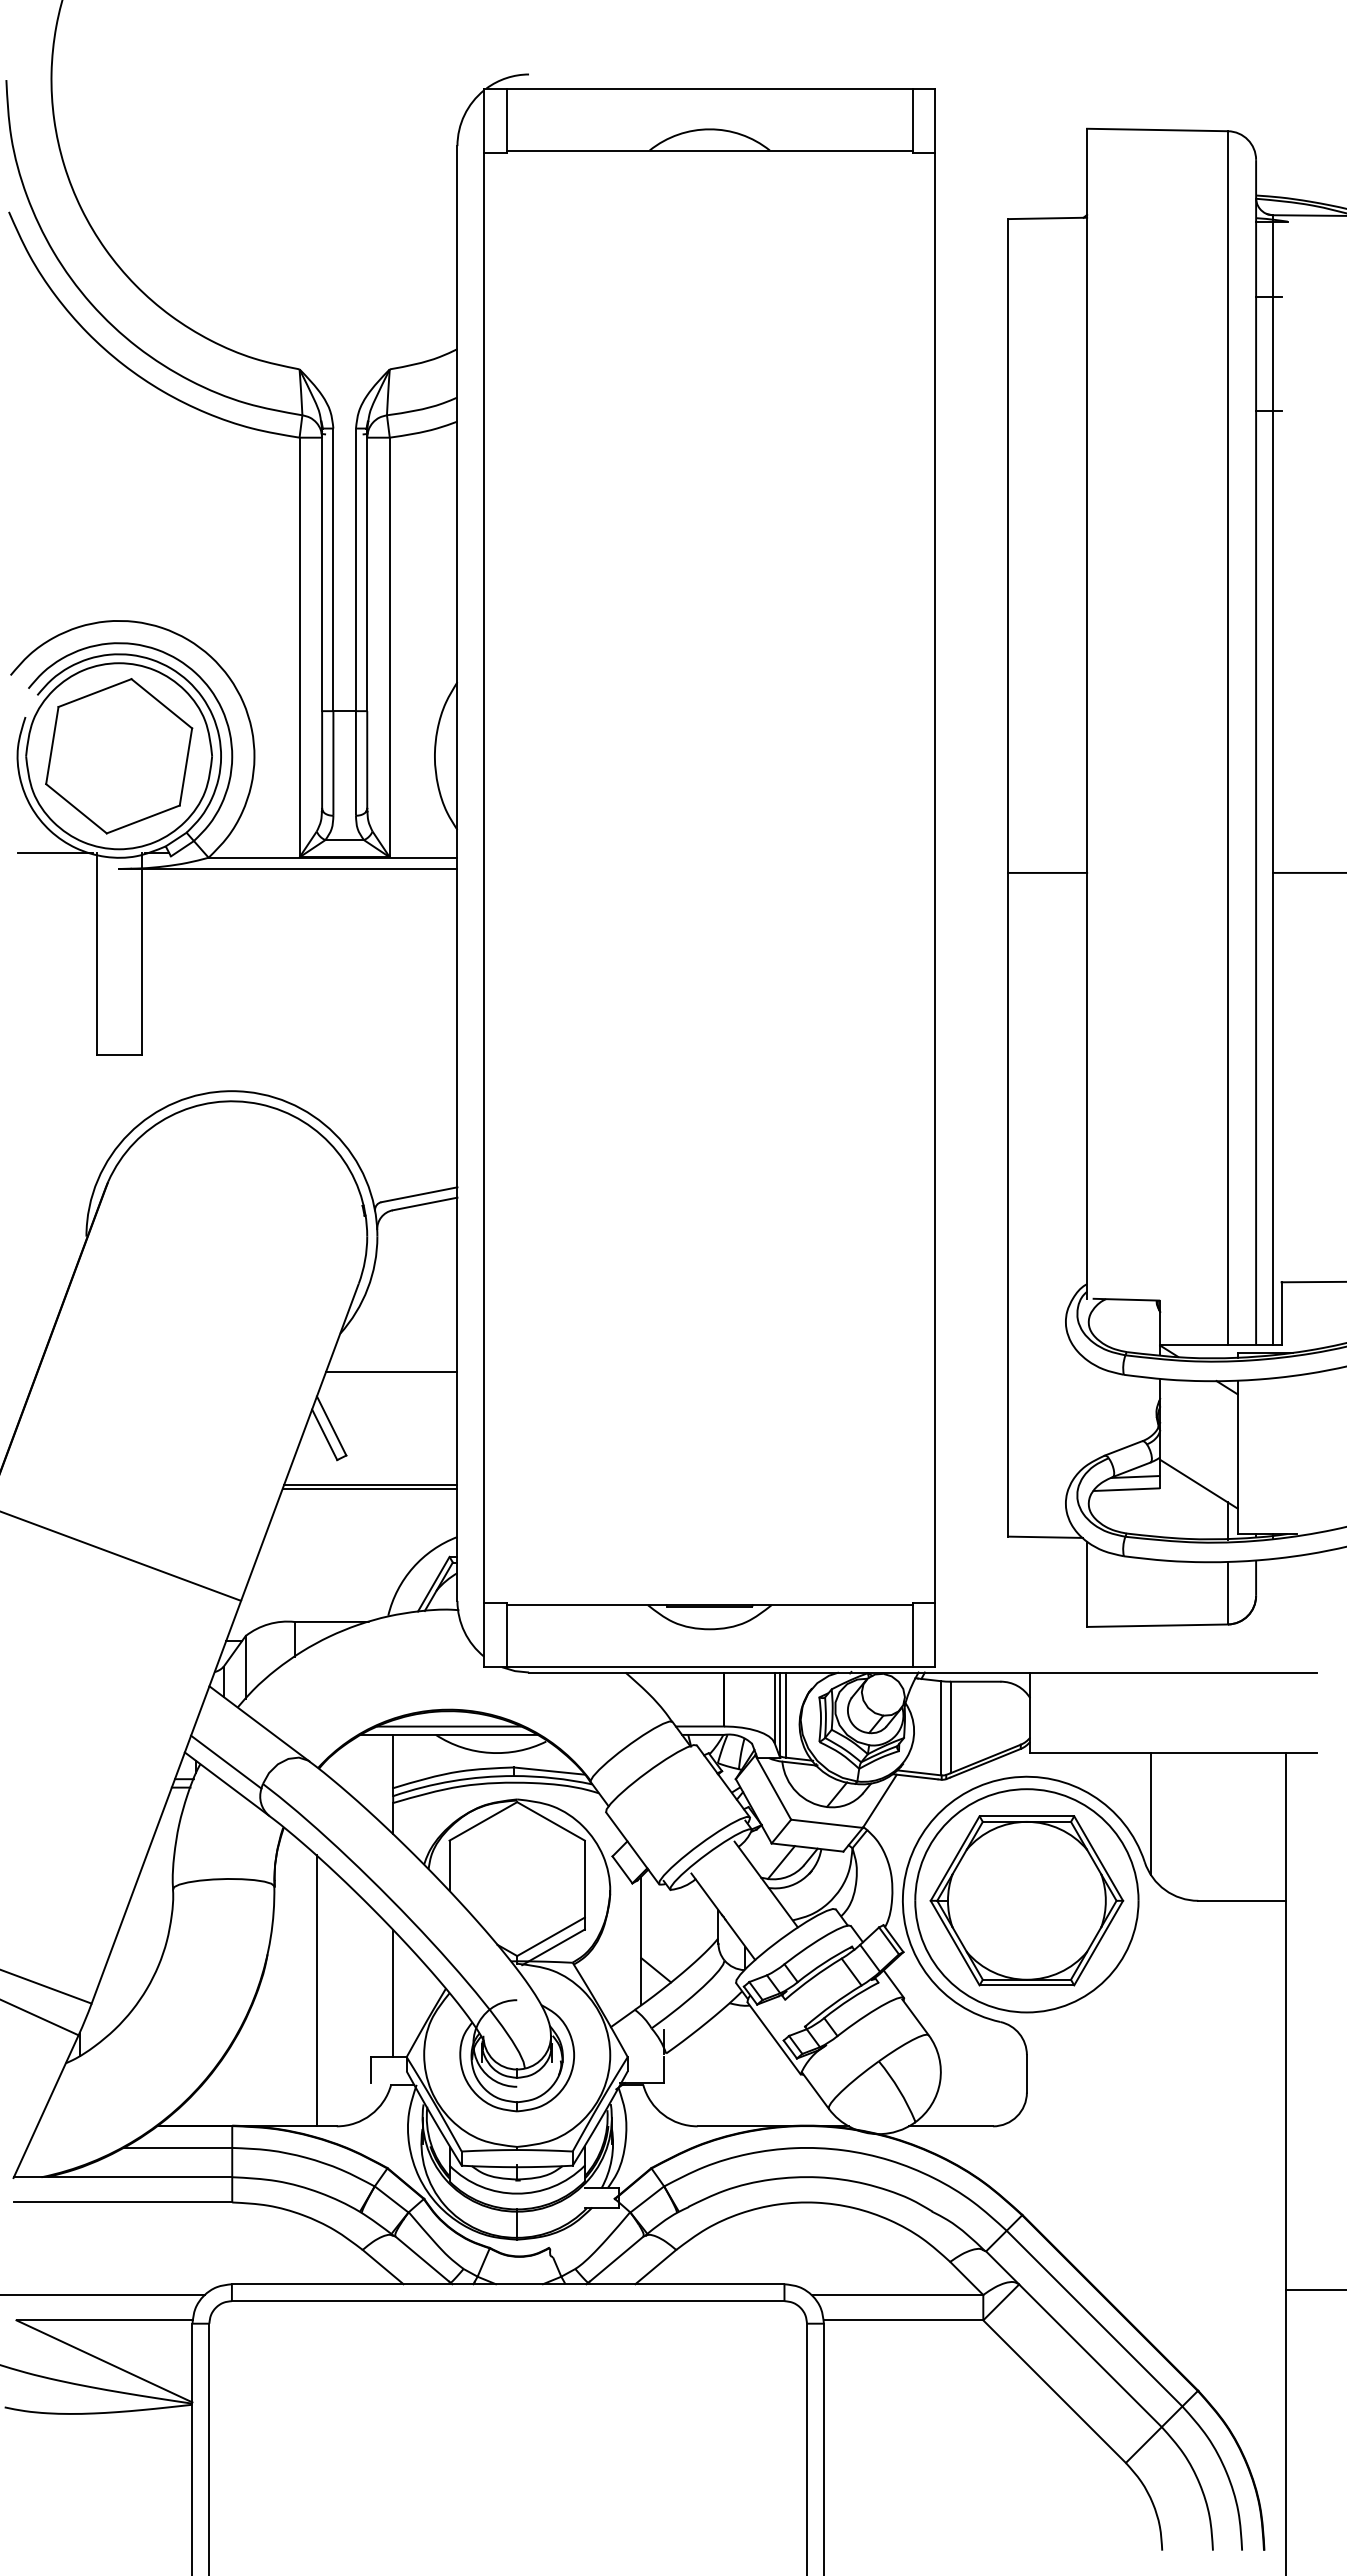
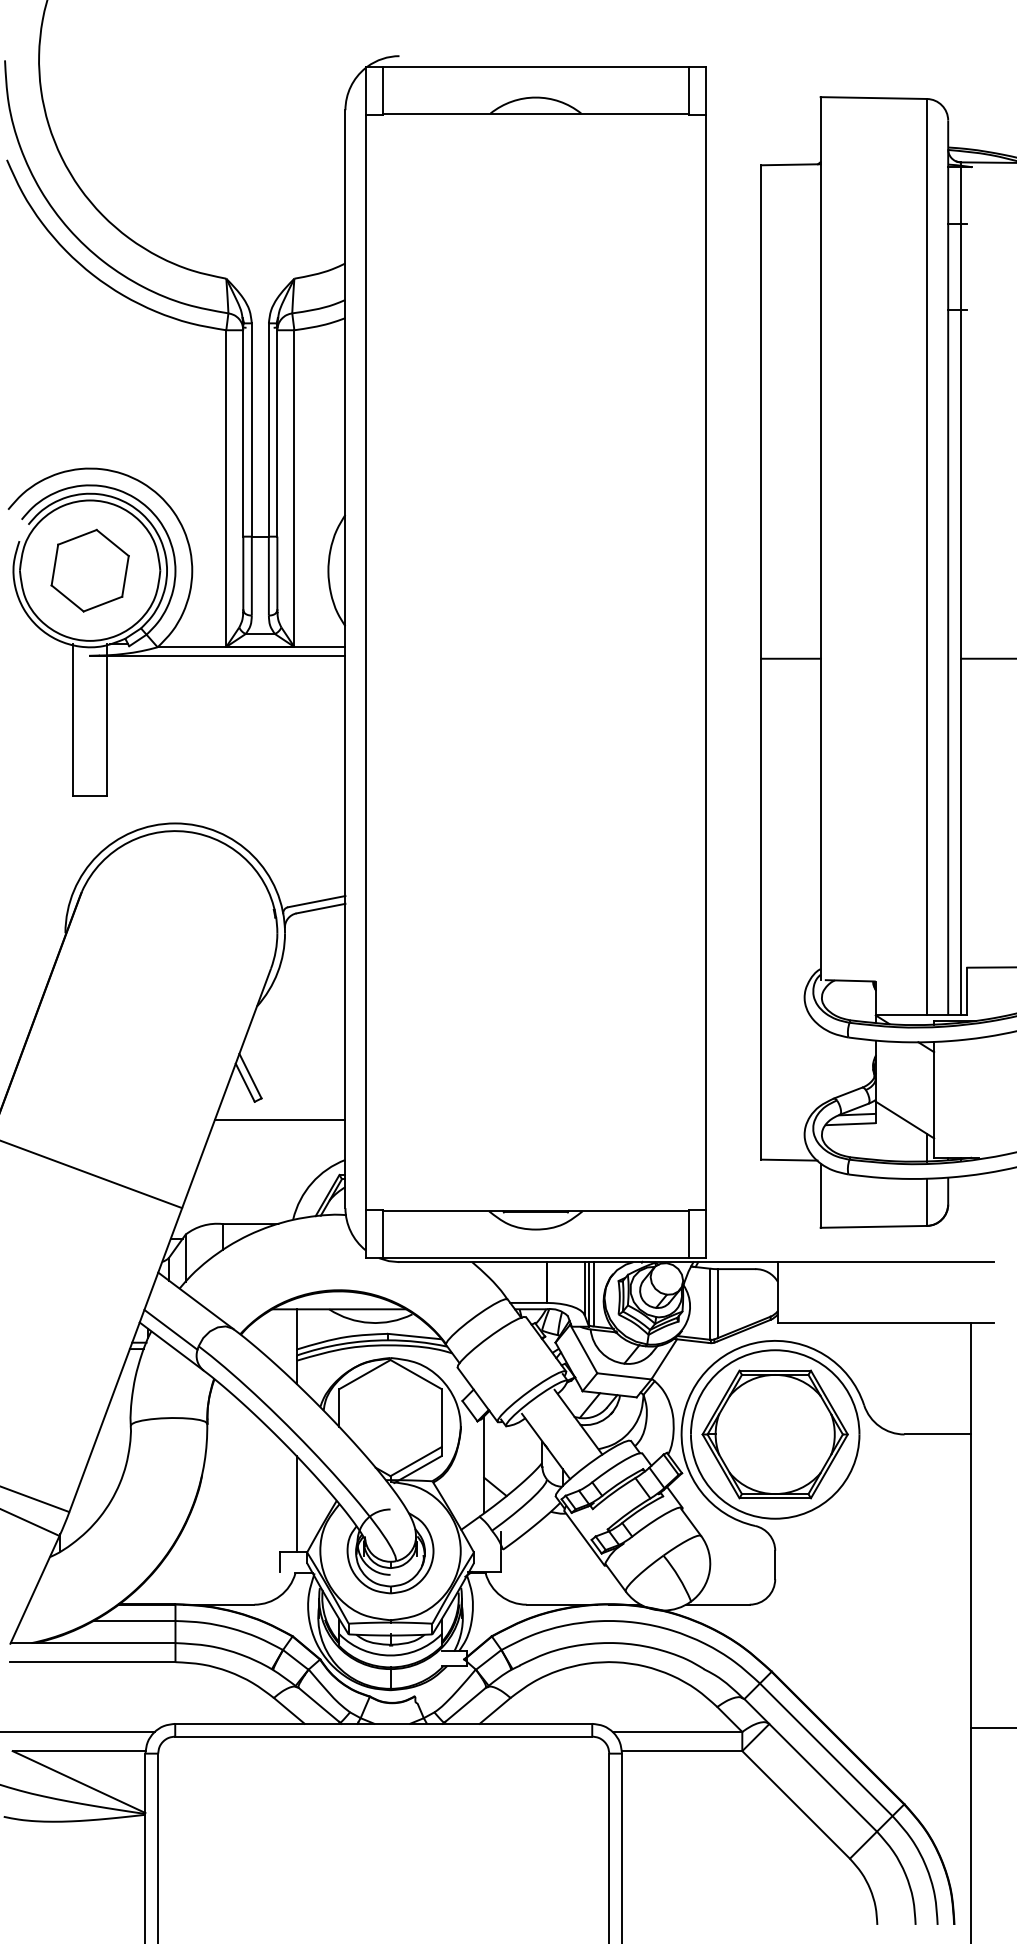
part: (119, 756) -> (90, 570), size x0.7
line: (55, 853) -> (42, 644), removed
line: (391, 1371) -> (295, 1035), removed
line: (369, 1489) -> (279, 1124), removed
line: (448, 1726) -> (338, 1302), removed
line: (1150, 1813) -> (868, 1368), removed
line: (316, 1990) -> (239, 1502), removed

